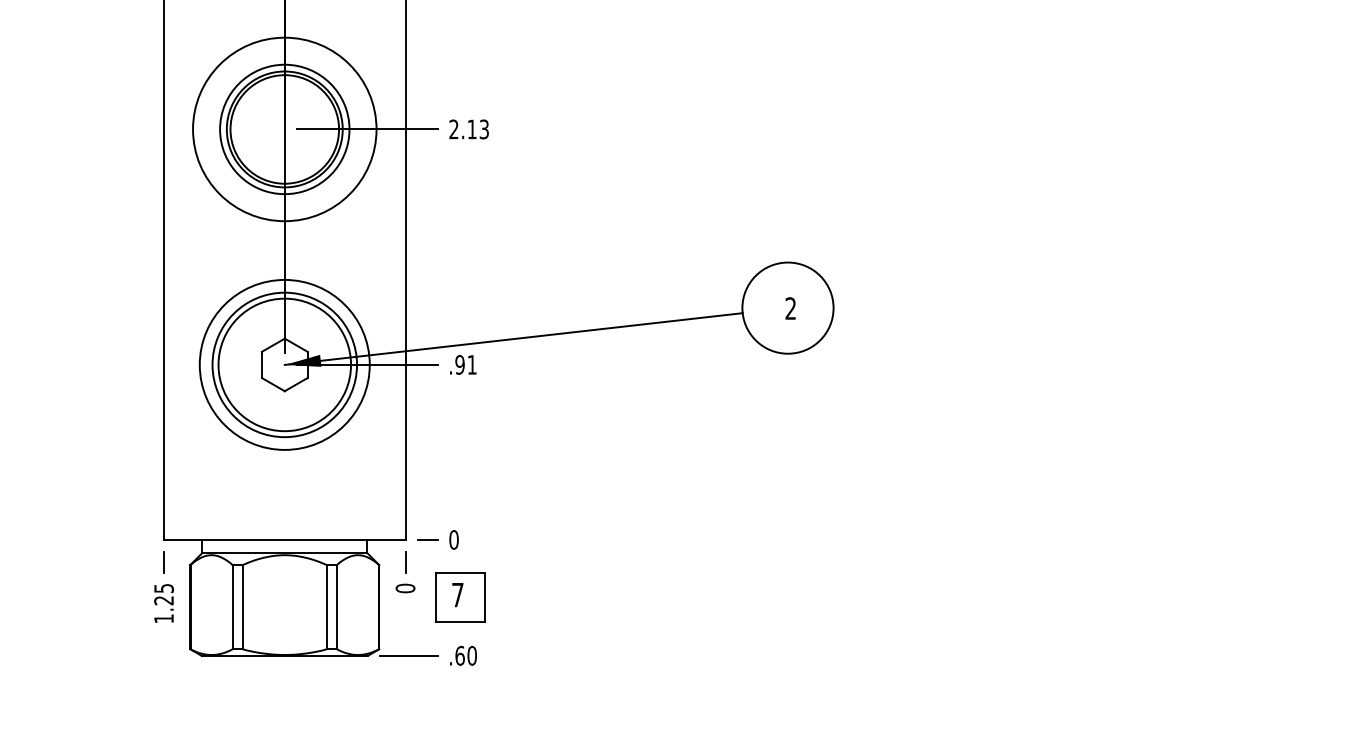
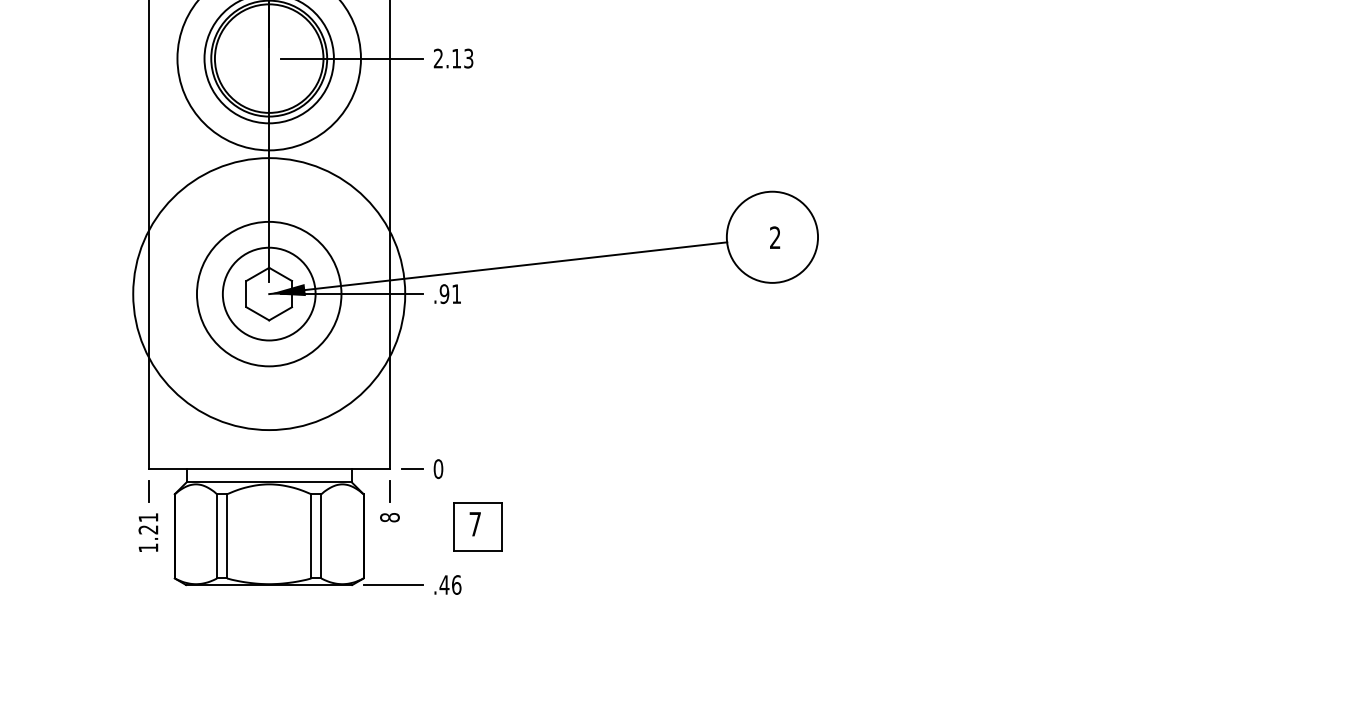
circle: (284, 364) -> (268, 293), size x0.7
circle: (284, 364) -> (268, 293), size x1.6
text: (163, 588) -> (147, 517), 1.25 -> 1.21
text: (405, 588) -> (389, 517), 0 -> 8
part: (460, 597) -> (477, 526), moved
text: (466, 655) -> (450, 584), .60 -> .46

